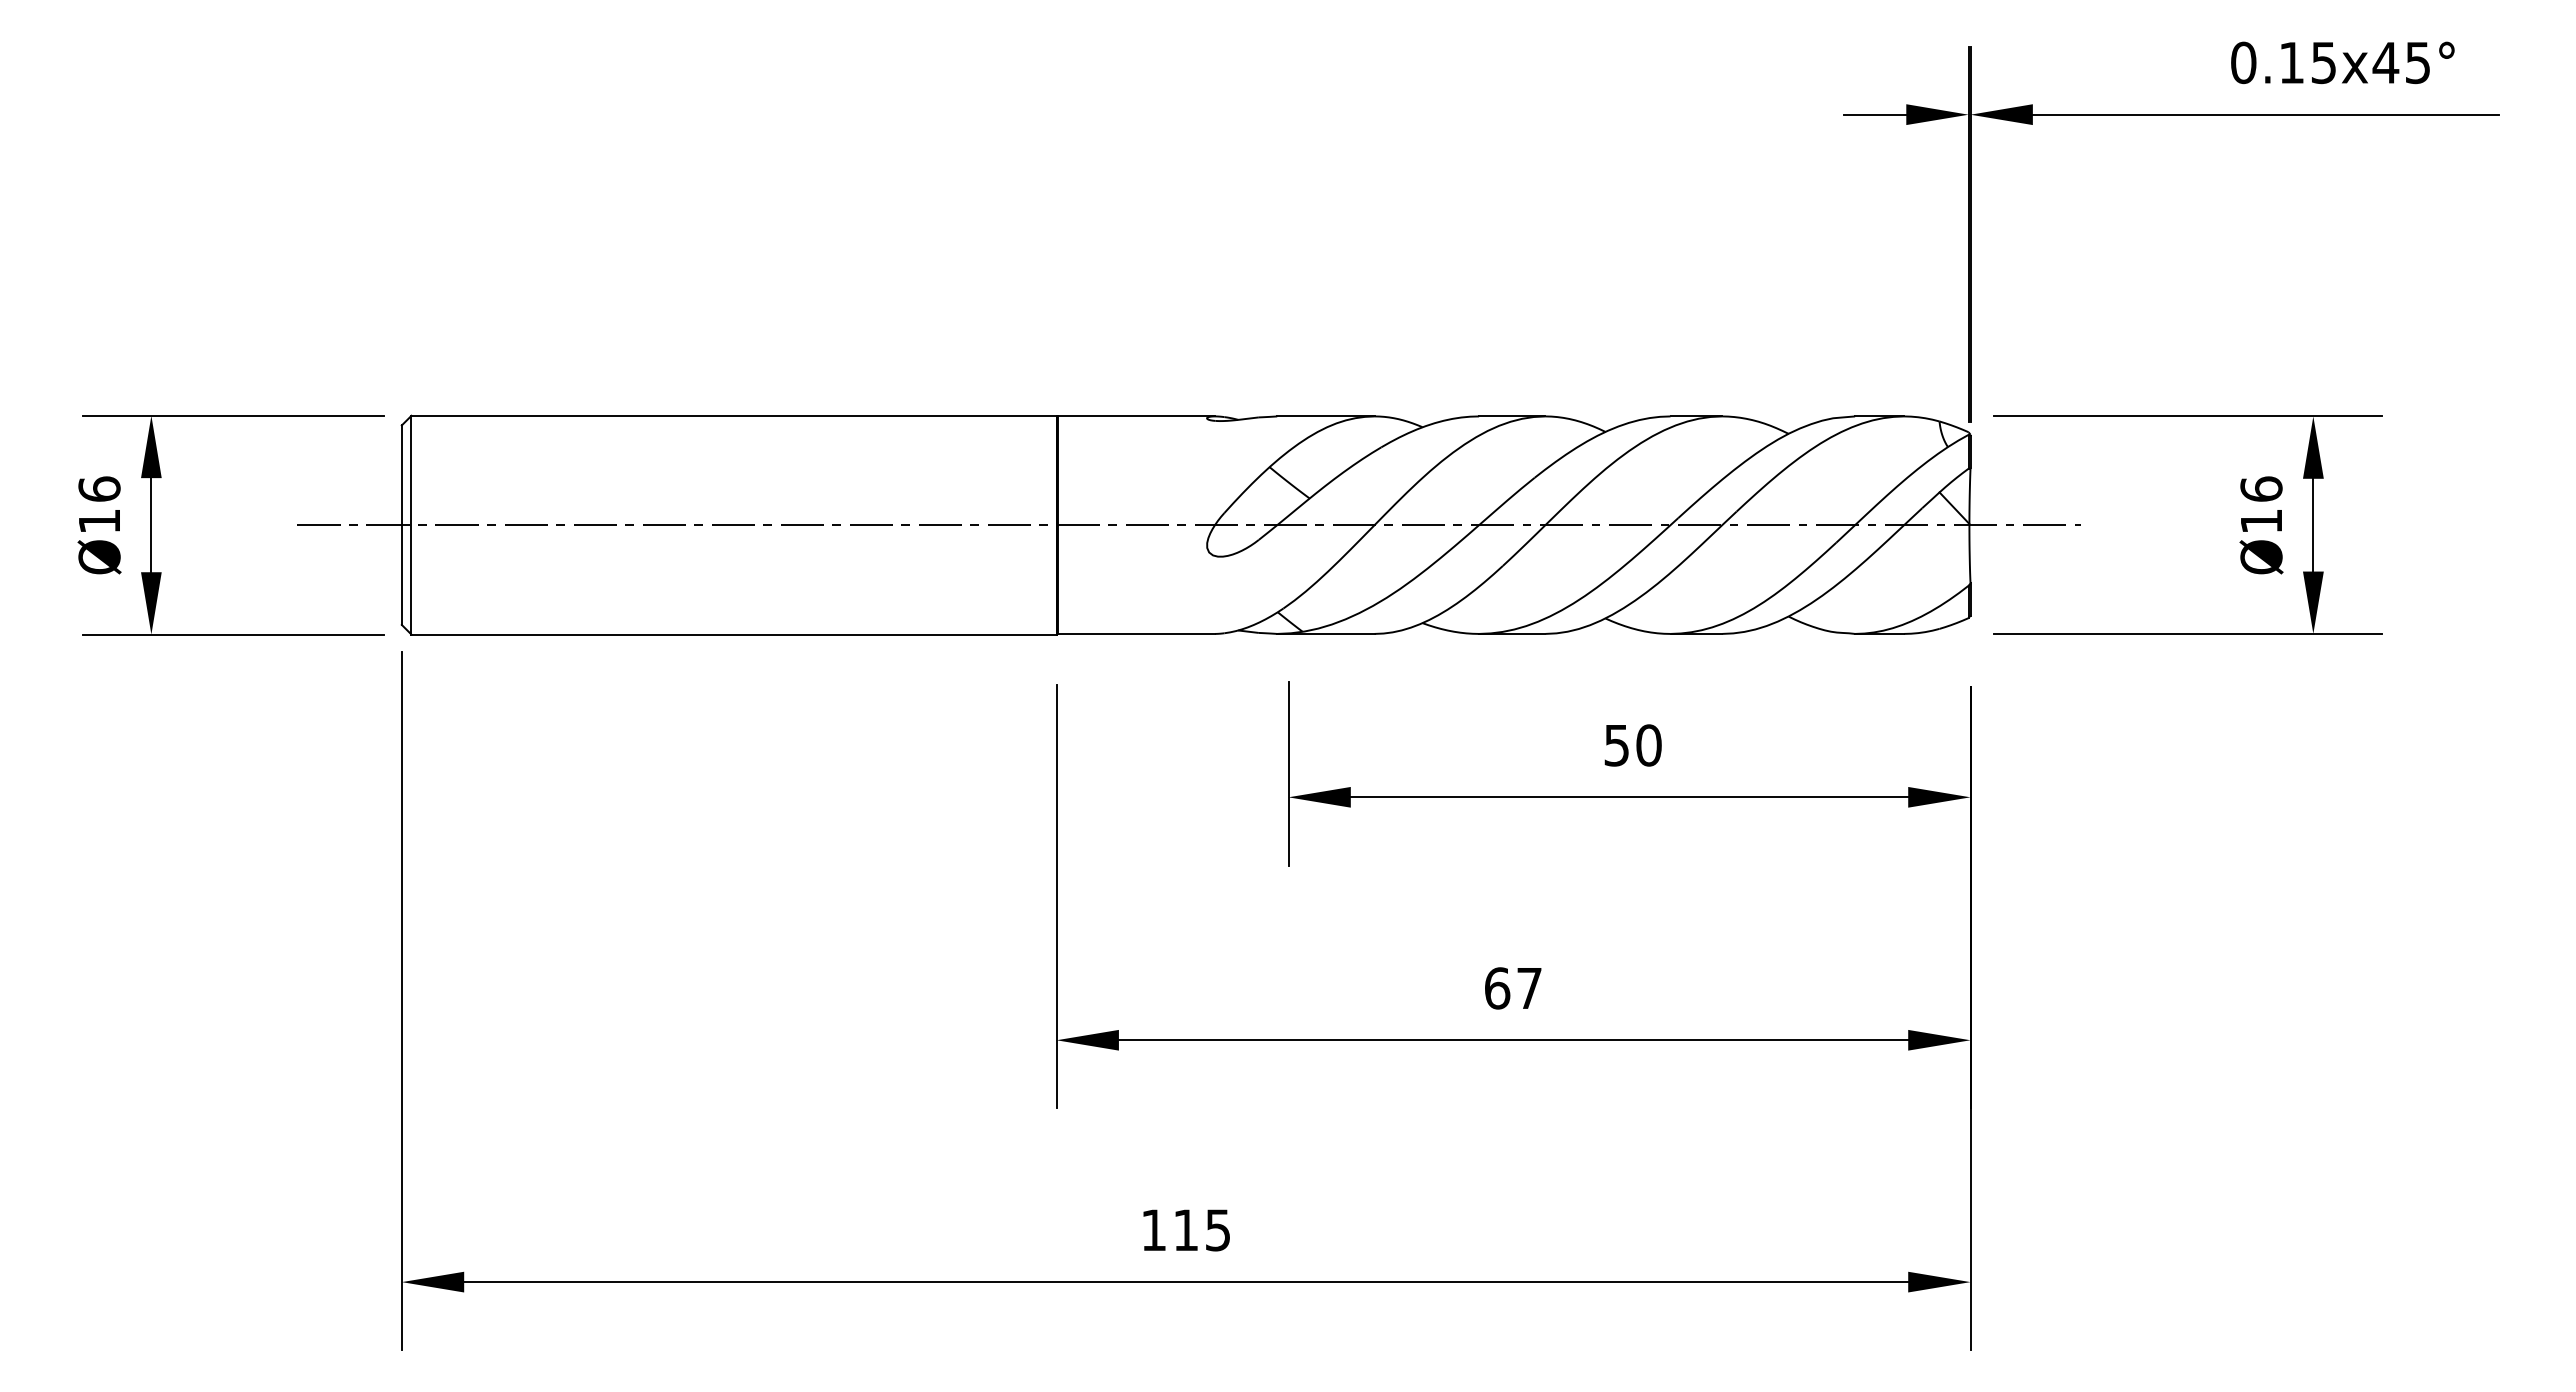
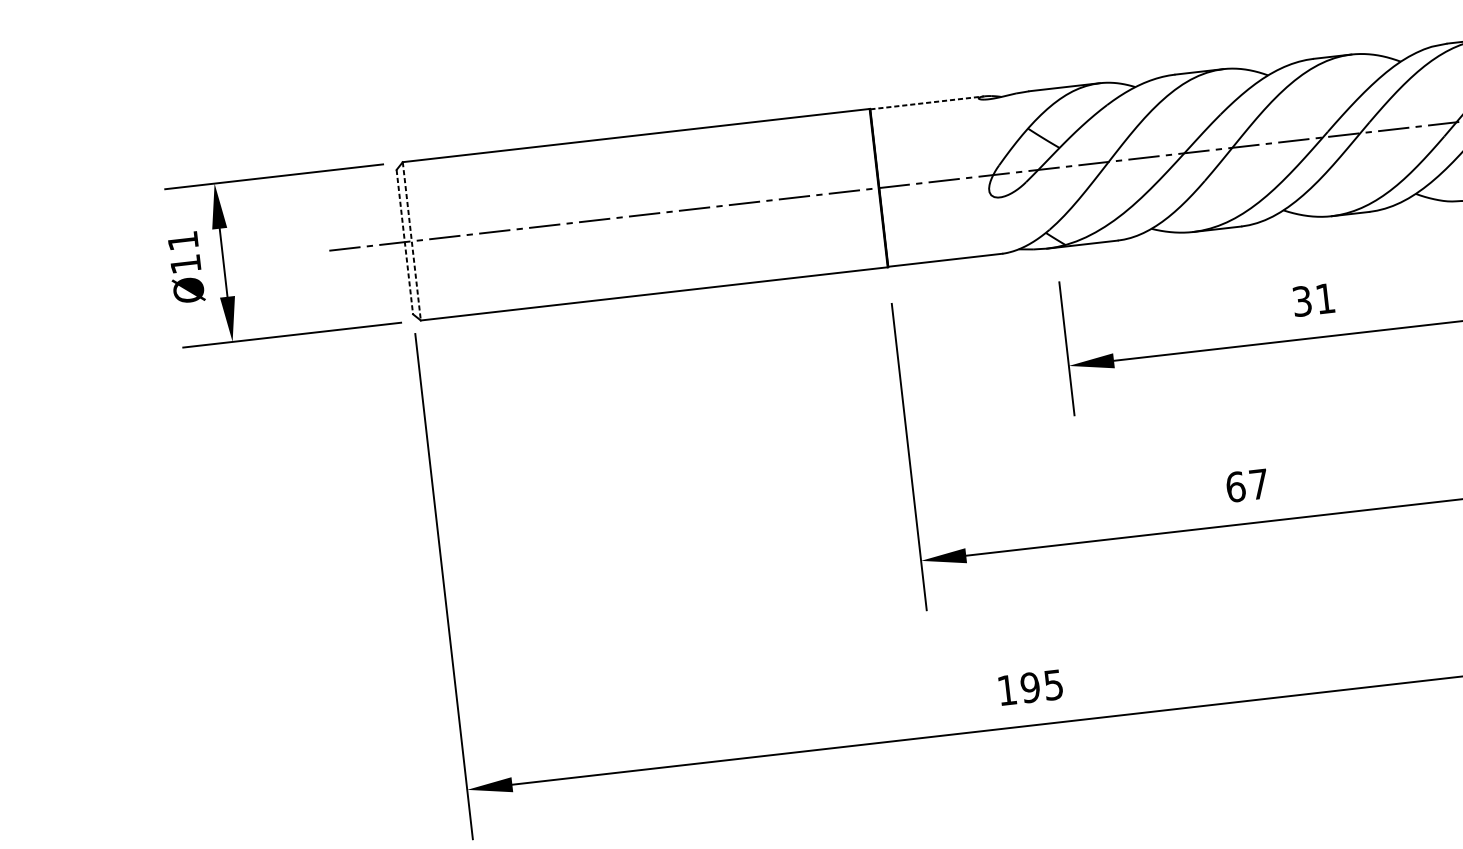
line: (1136, 416) -> (927, 102), solid -> dashed
text: (99, 488) -> (183, 240), Ø16 -> Ø11
line: (401, 525) -> (404, 242), solid -> dashed
line: (411, 525) -> (411, 241), solid -> dashed
text: (1633, 745) -> (1314, 300), 50 -> 31
text: (1185, 1230) -> (1030, 687), 115 -> 195

